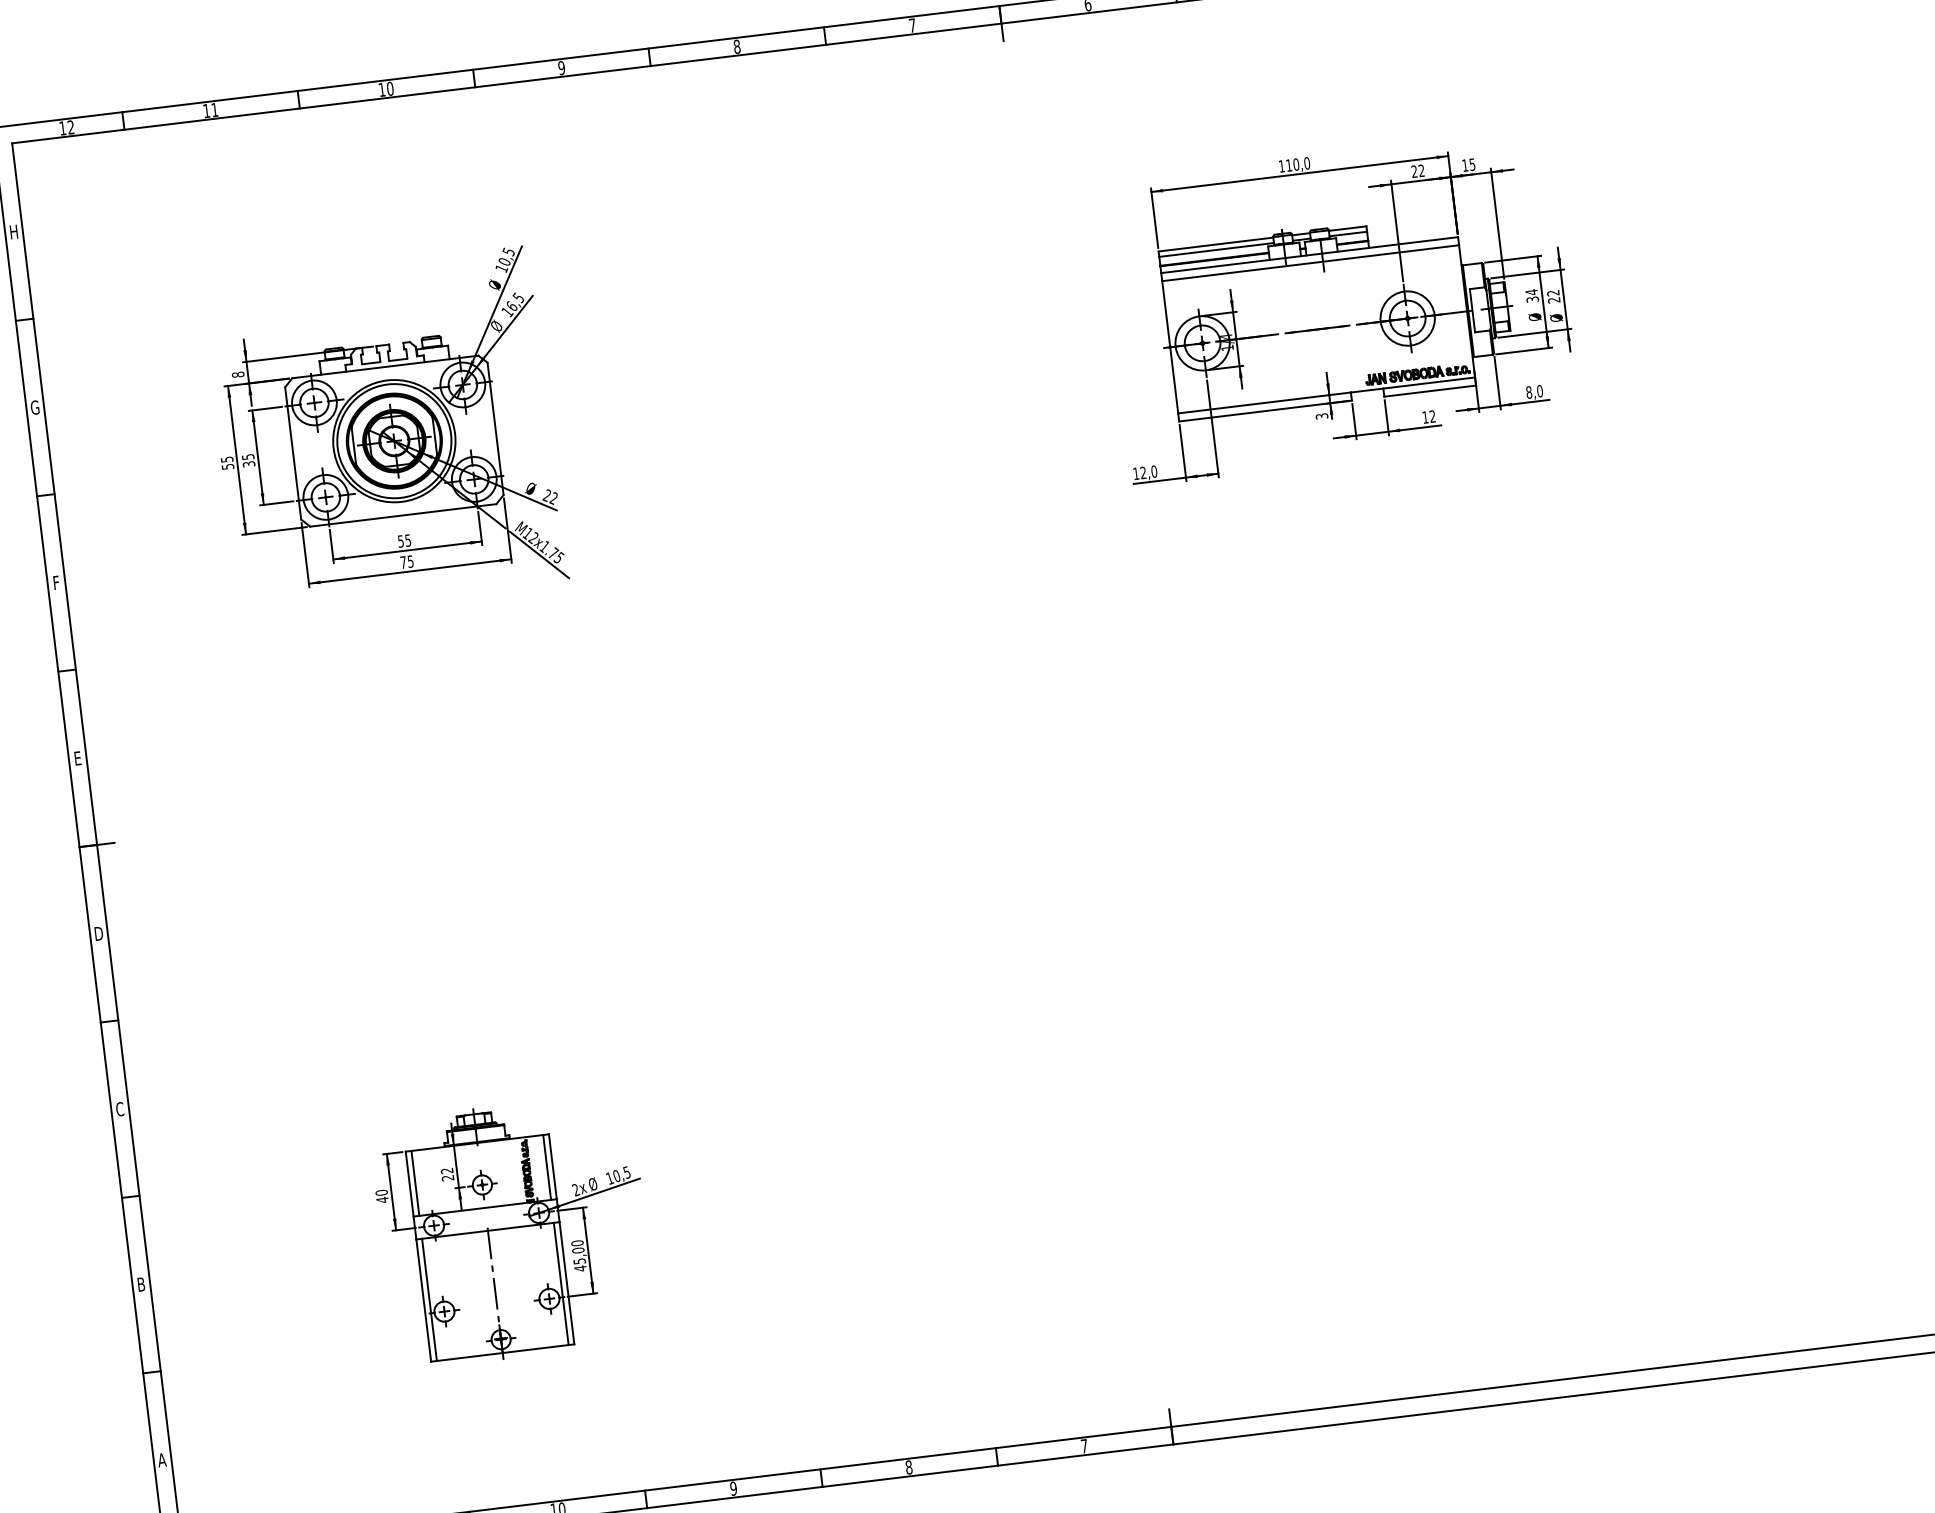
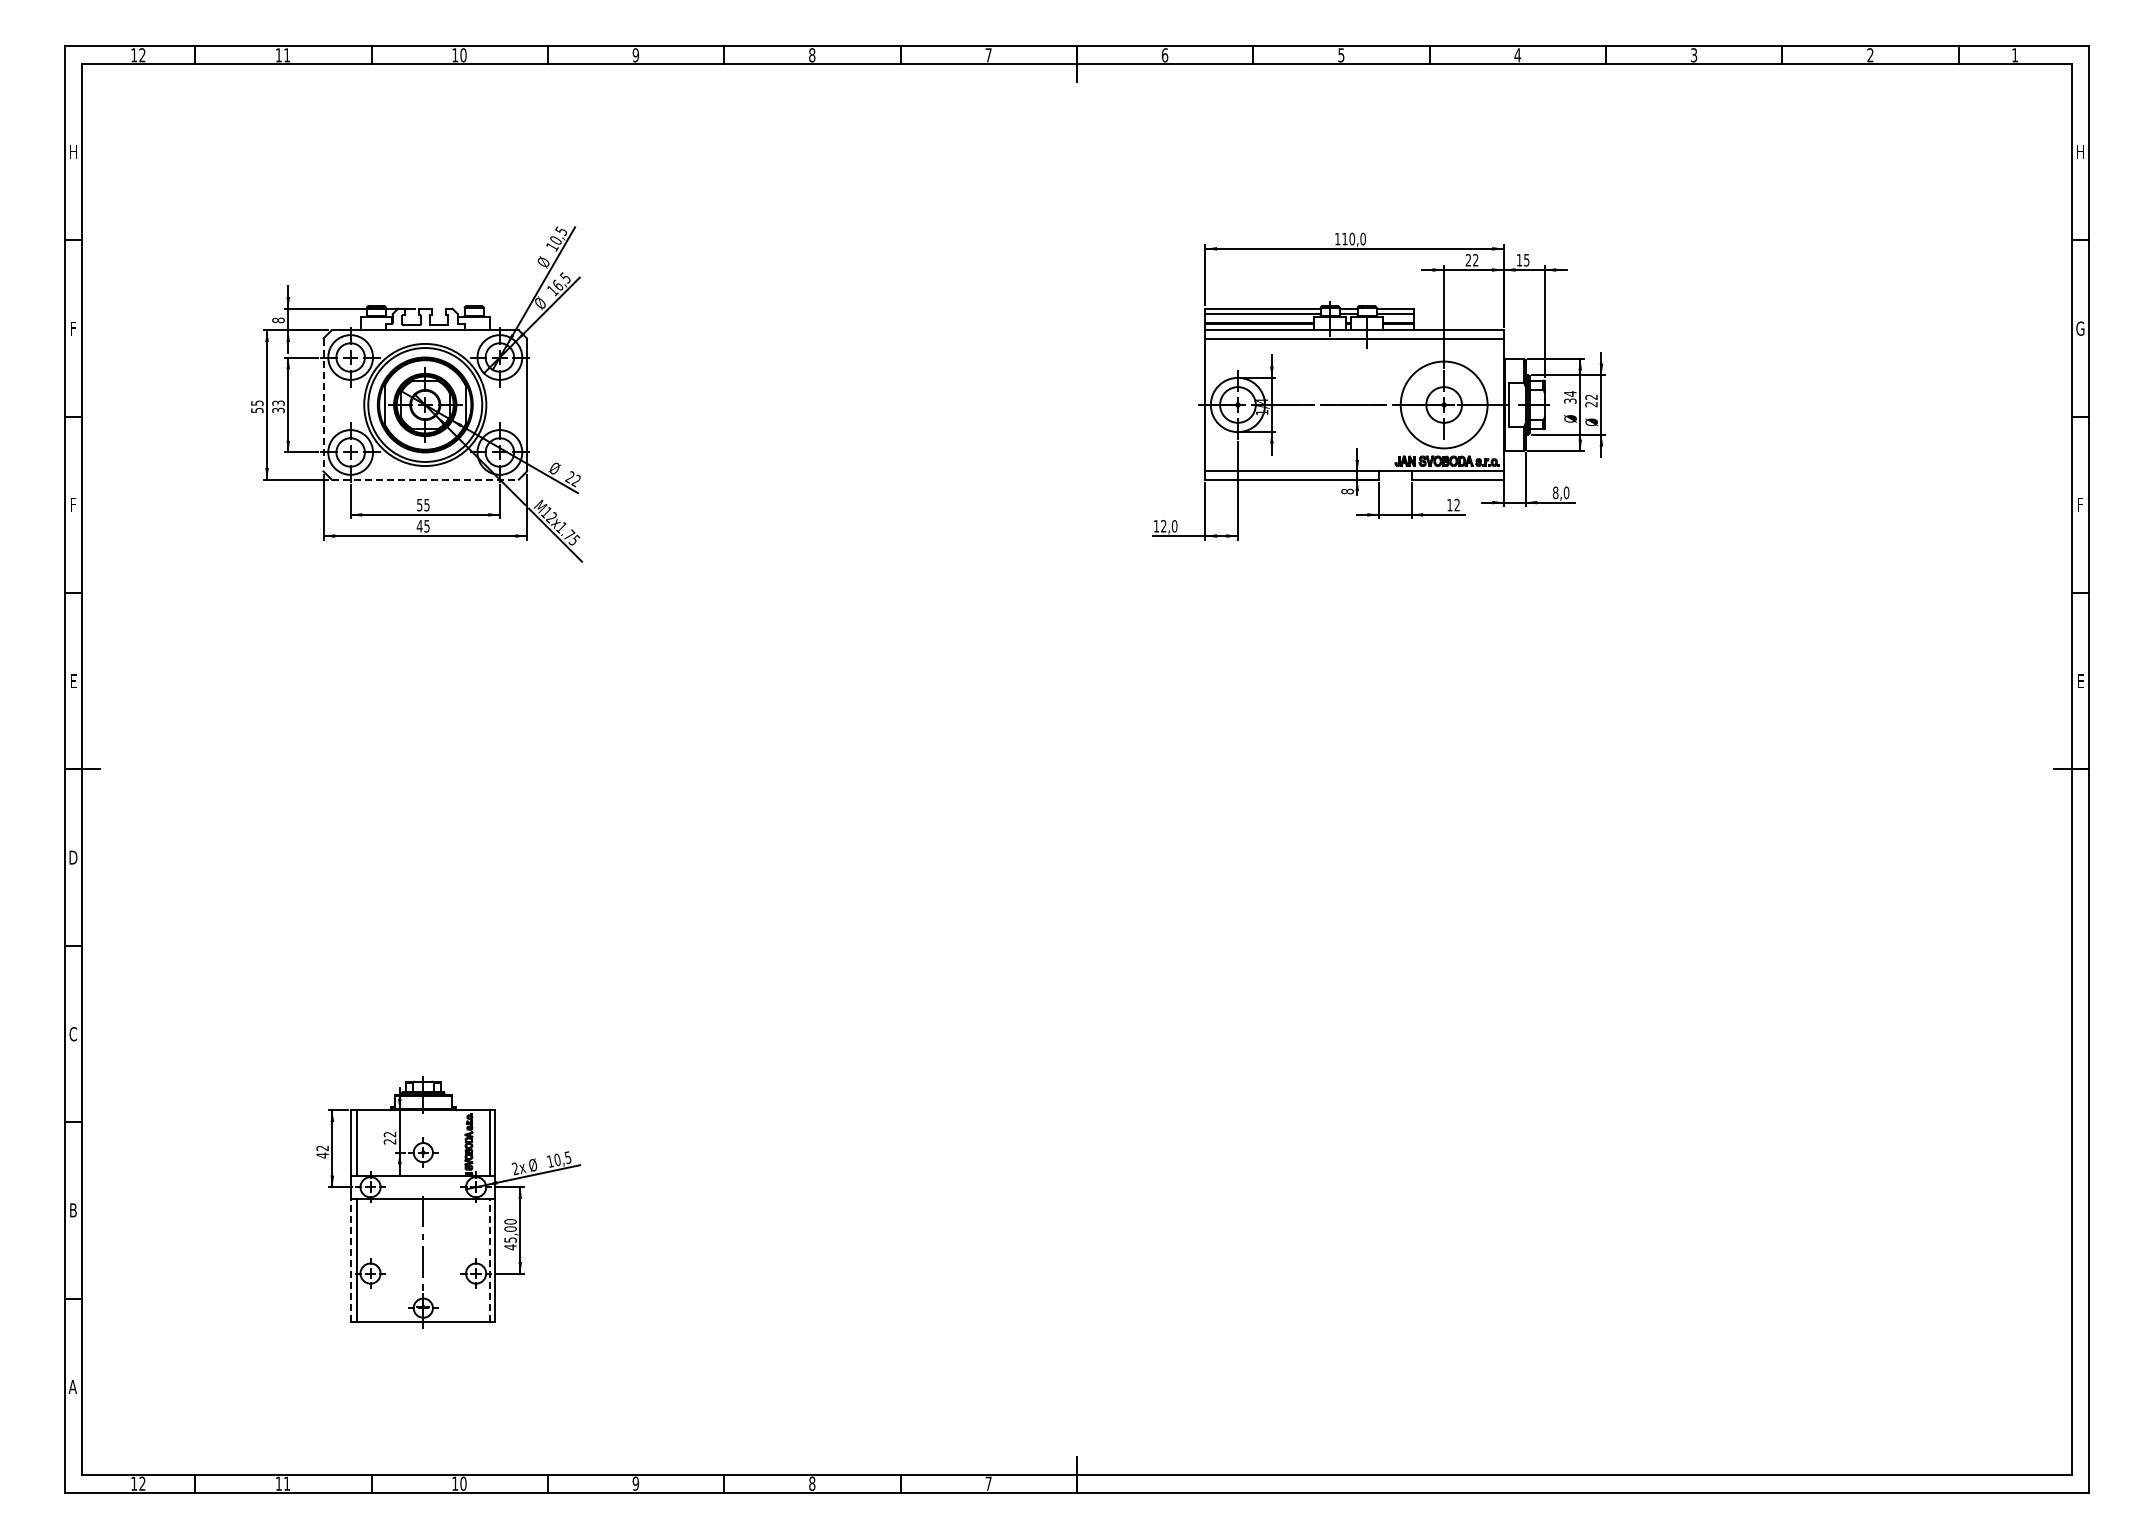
circle: (1407, 318) -> (1444, 404), size x1.6
text: (35, 407) -> (73, 328), G -> F
text: (1321, 416) -> (1347, 491), 3 -> 8
line: (293, 453) -> (323, 405), solid -> dashed
text: (247, 456) -> (277, 402), 35 -> 33
line: (403, 515) -> (425, 479), solid -> dashed
text: (403, 562) -> (419, 526), 75 -> 45
text: (381, 1193) -> (322, 1148), 40 -> 42
line: (561, 1283) -> (489, 1259), solid -> dashed
line: (423, 1299) -> (351, 1259), solid -> dashed

